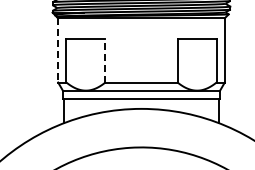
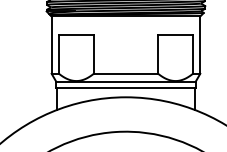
line: (58, 50) -> (51, 45), dashed -> solid
line: (105, 60) -> (93, 54), dashed -> solid

